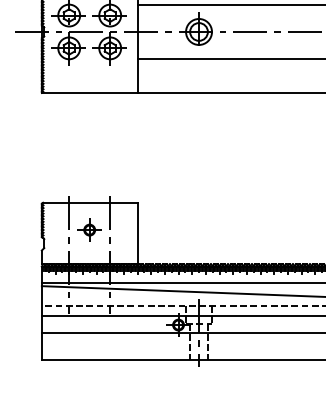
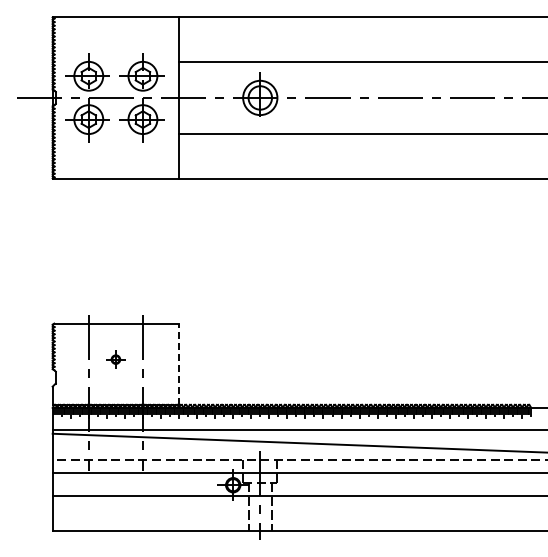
part: (89, 229) -> (115, 359), size x0.6
line: (137, 233) -> (179, 364), solid -> dashed

